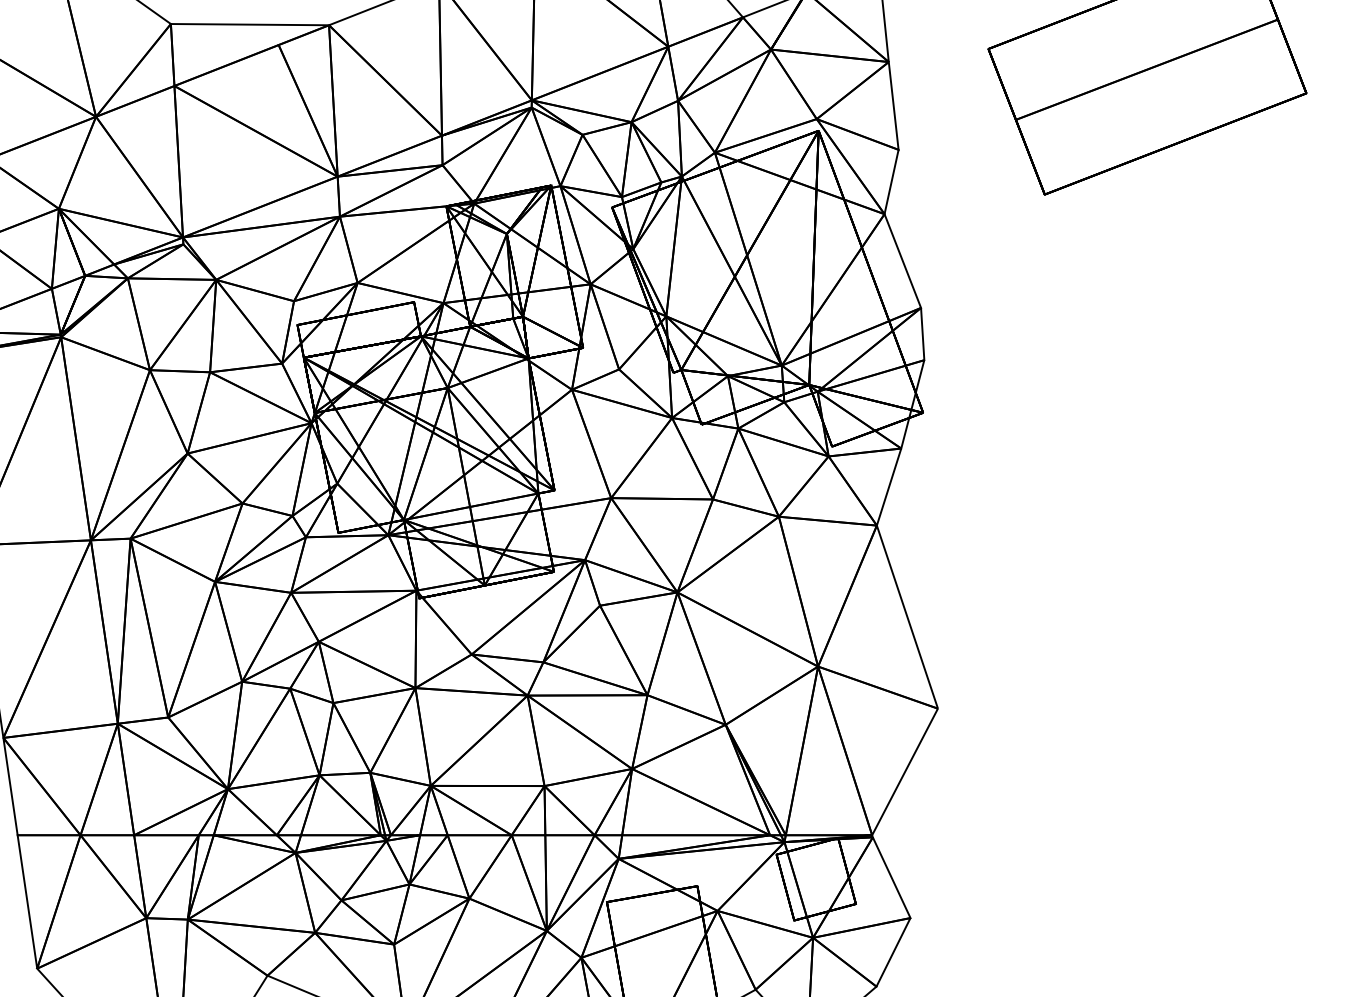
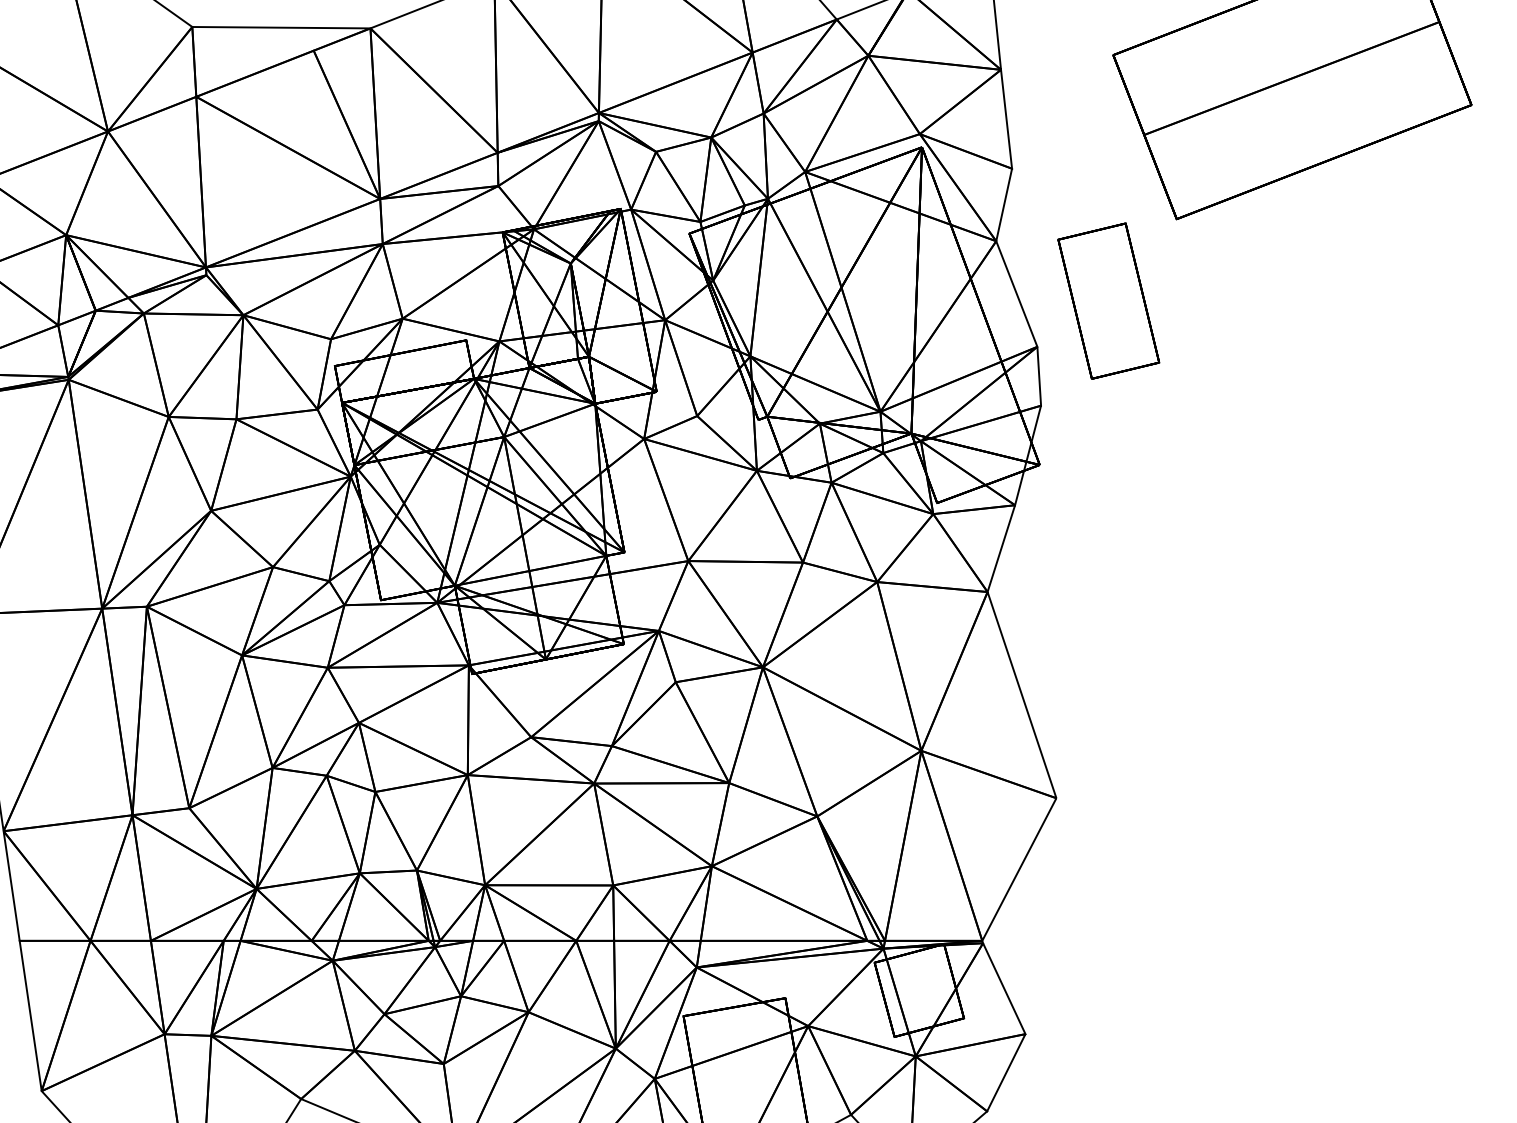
part: (984, 266) -> (1108, 300), added

